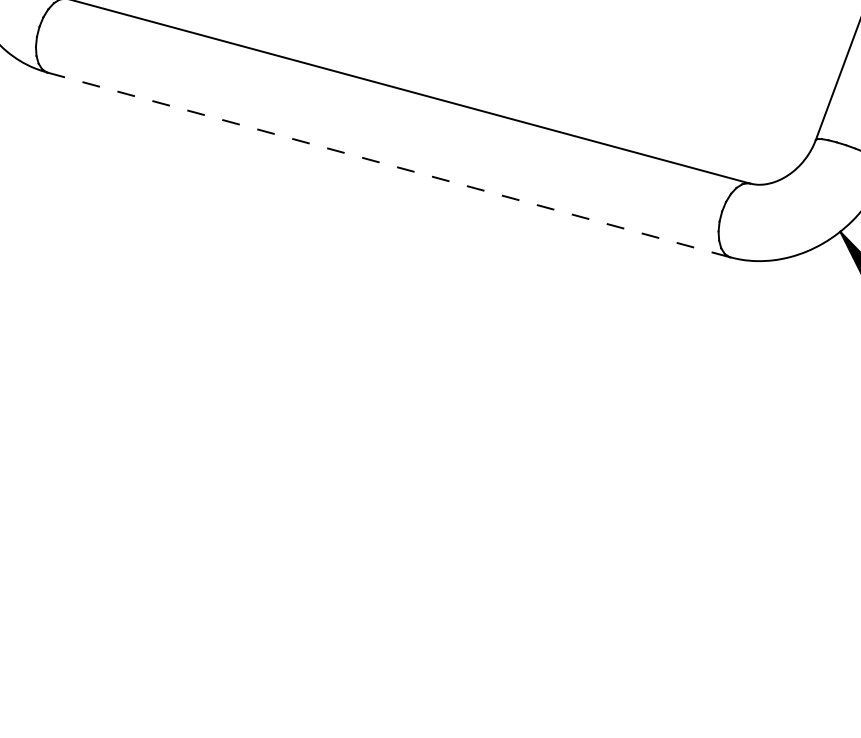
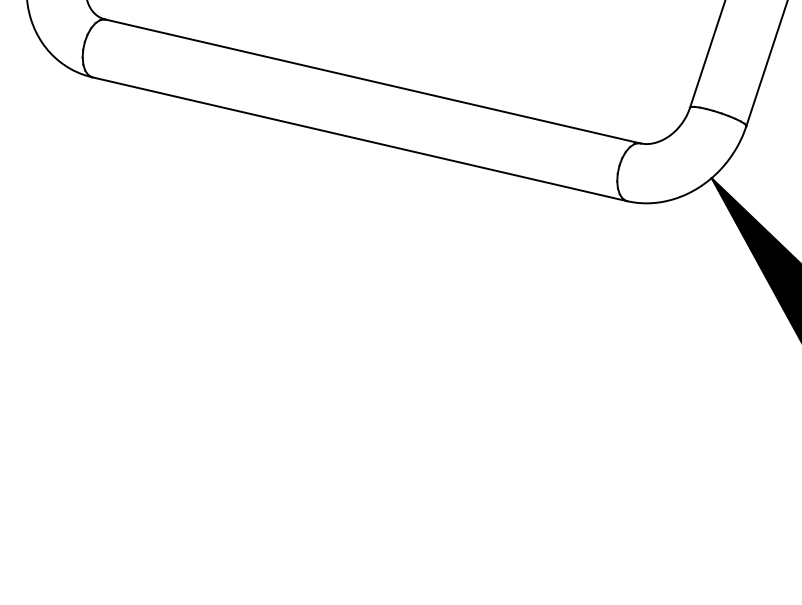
line: (389, 165) -> (360, 139), dashed -> solid

